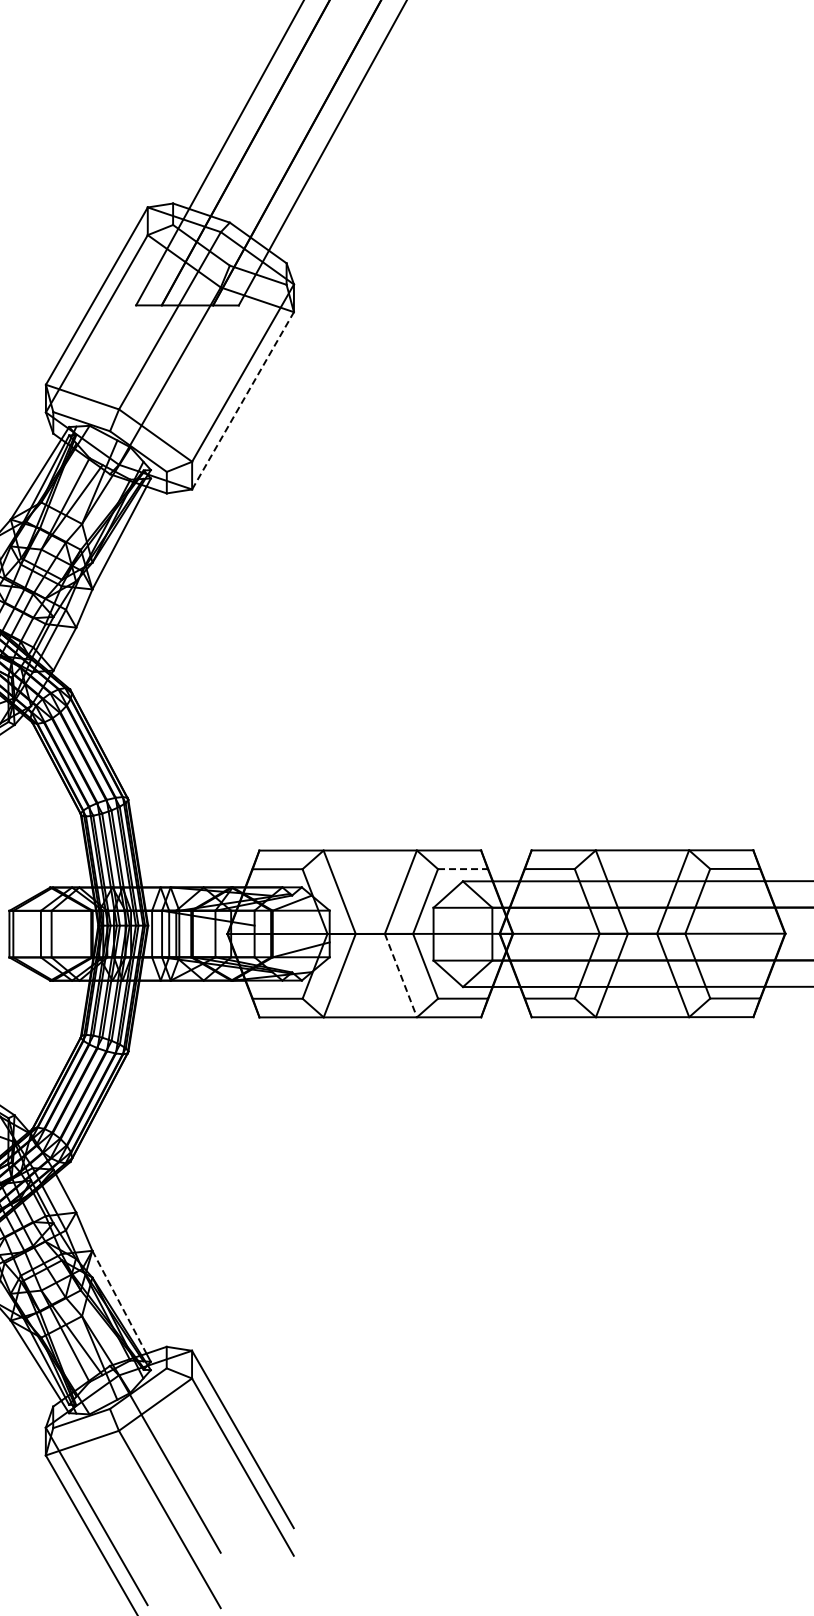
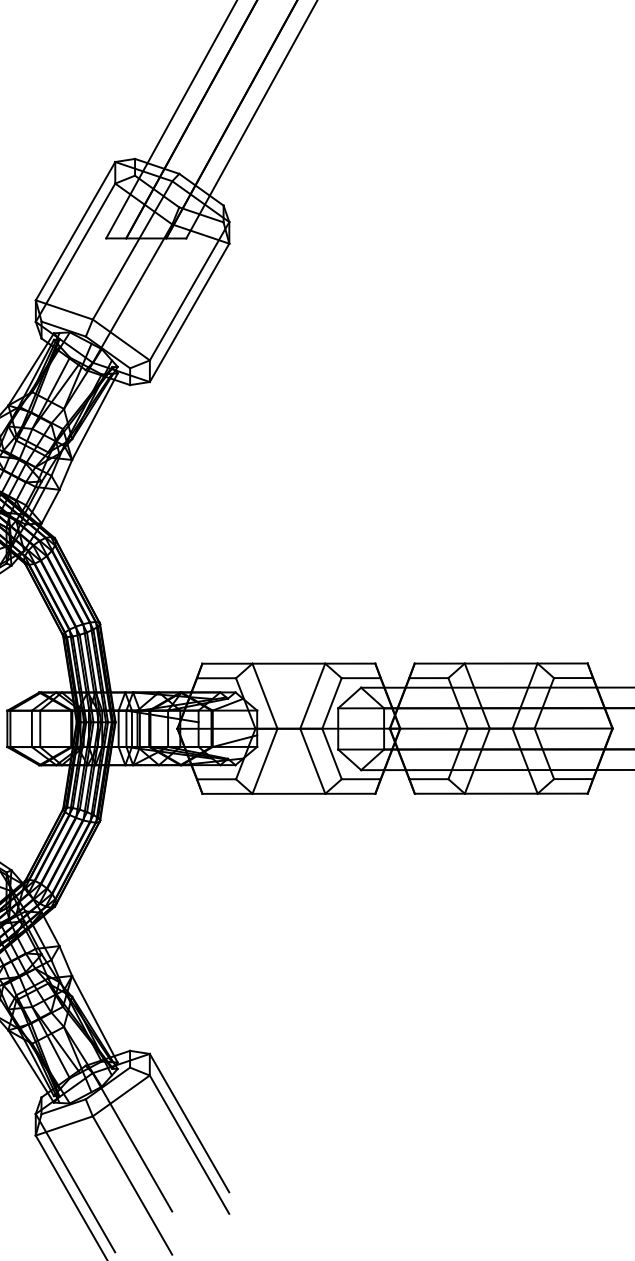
line: (243, 400) -> (189, 312), dashed -> solid
line: (462, 869) -> (360, 678), dashed -> solid
line: (400, 975) -> (312, 761), dashed -> solid
line: (119, 1302) -> (93, 1016), dashed -> solid

